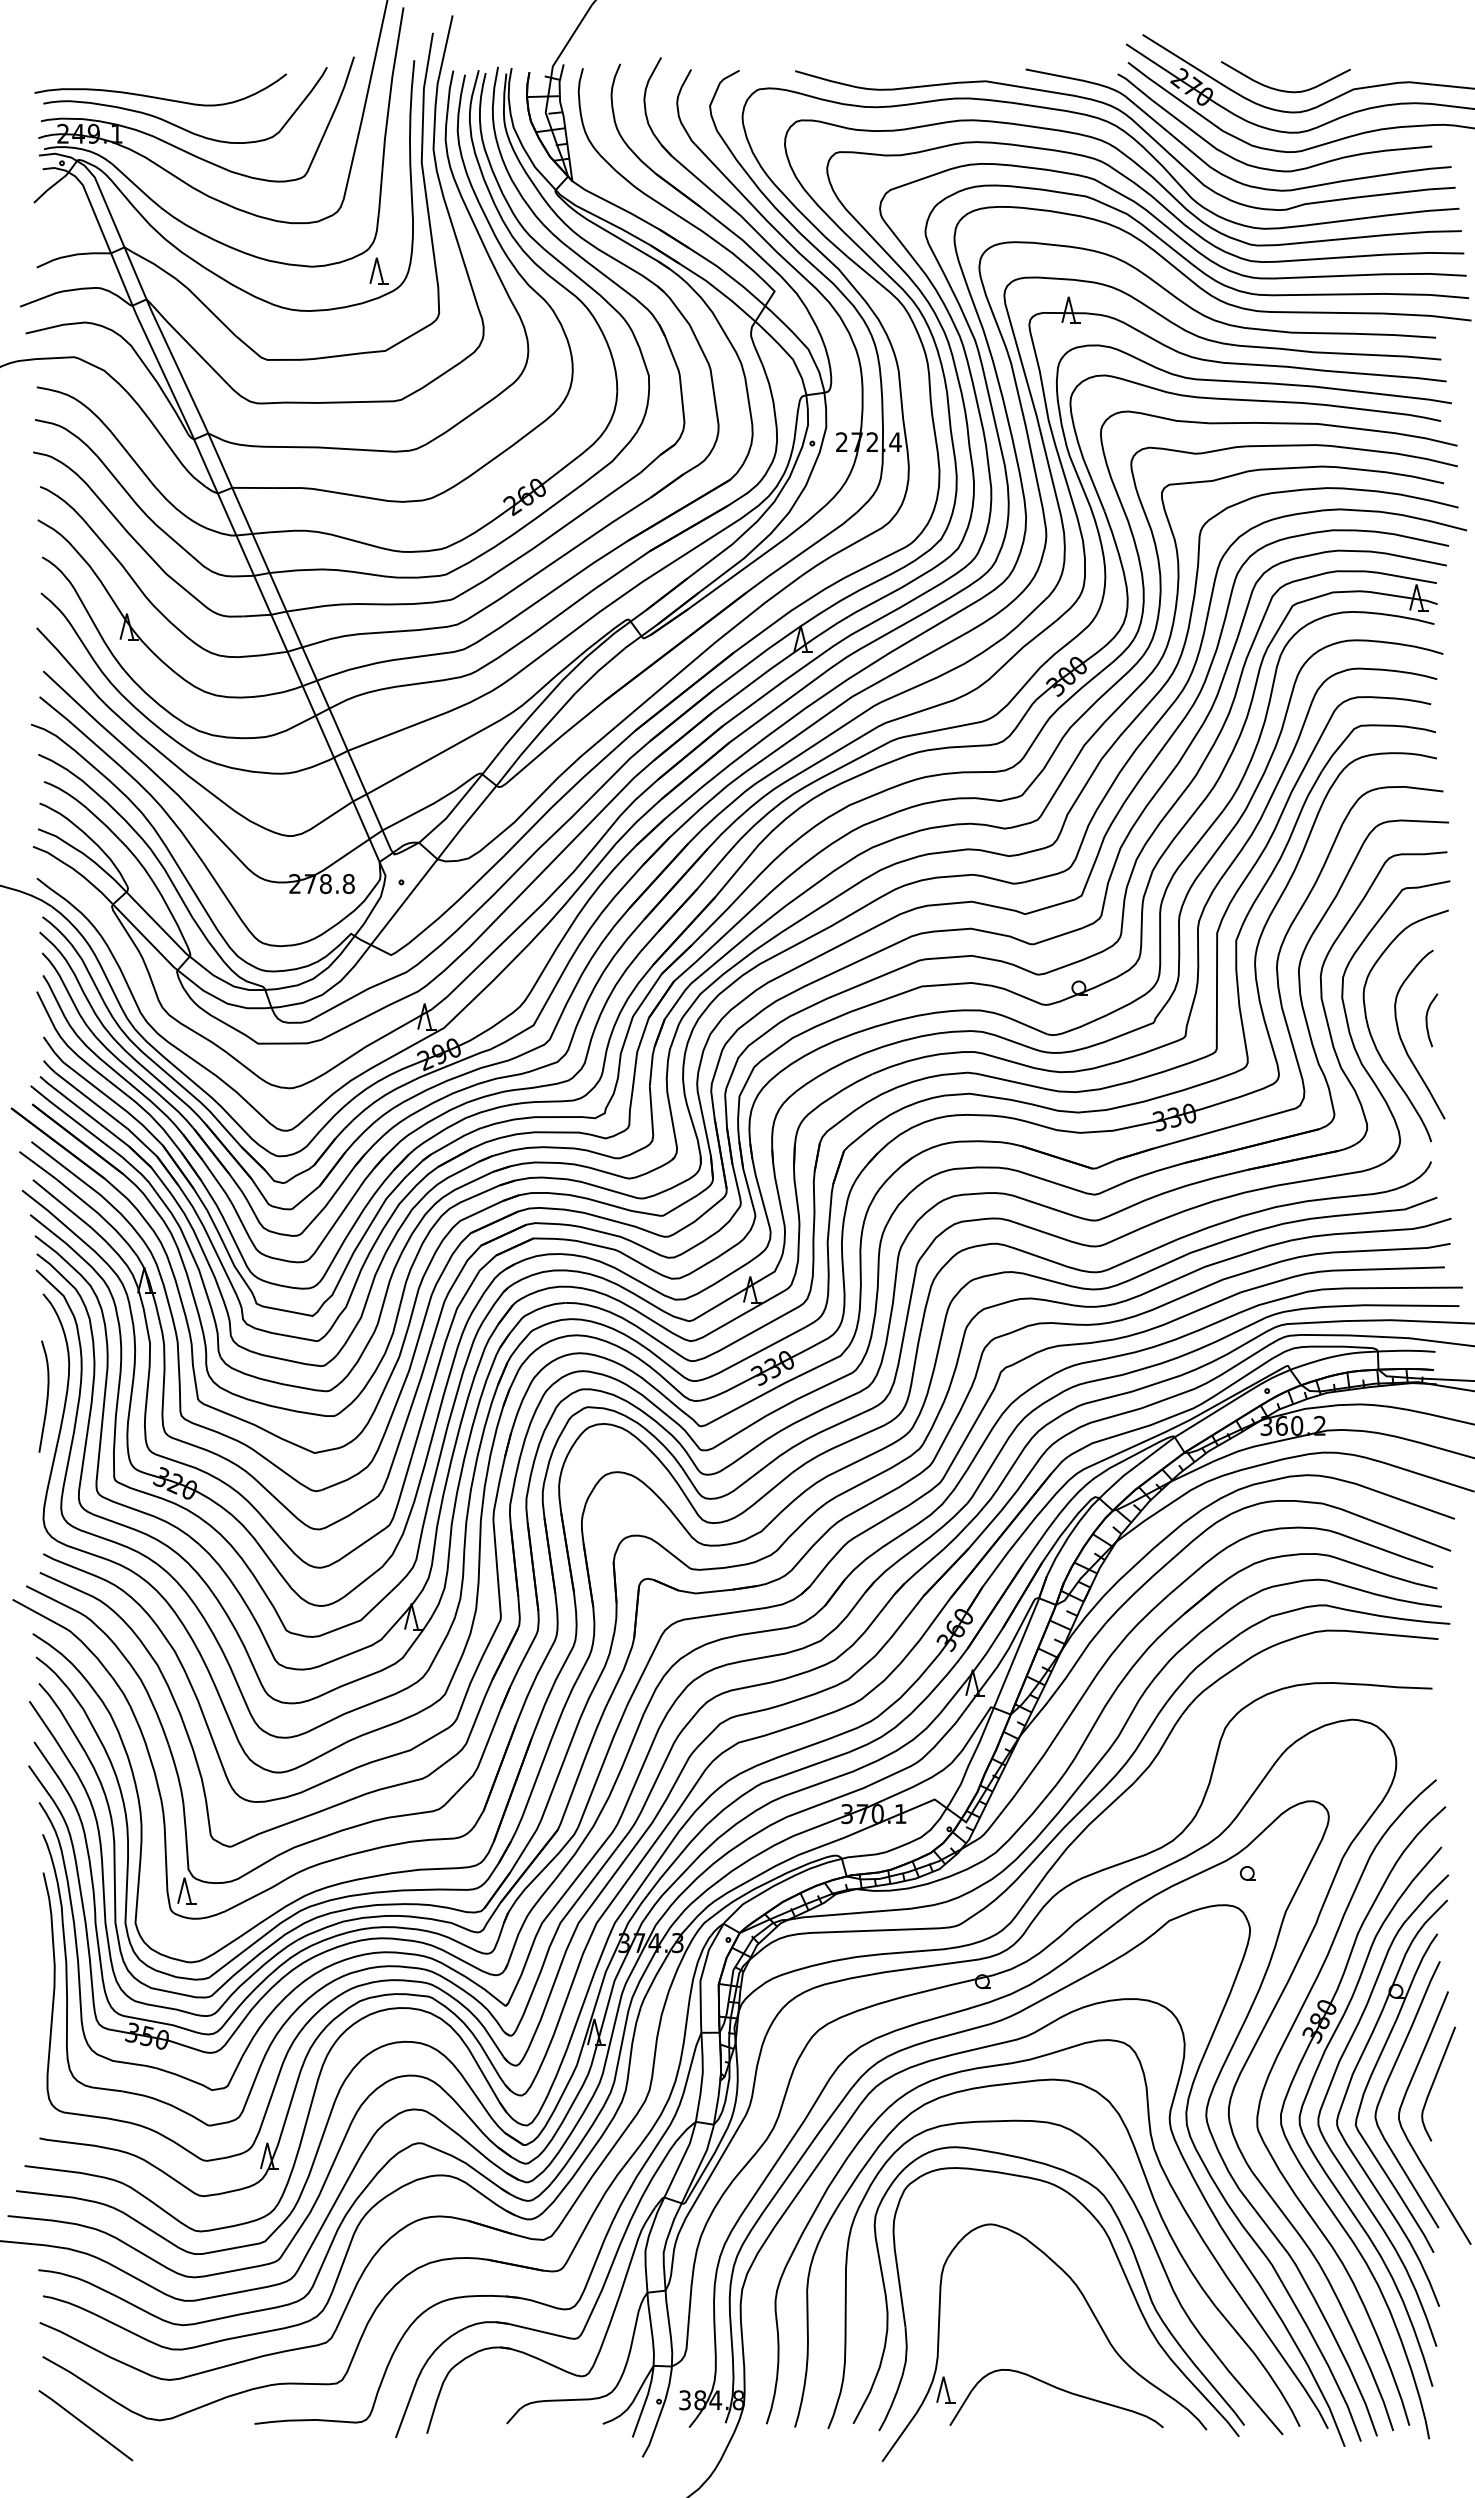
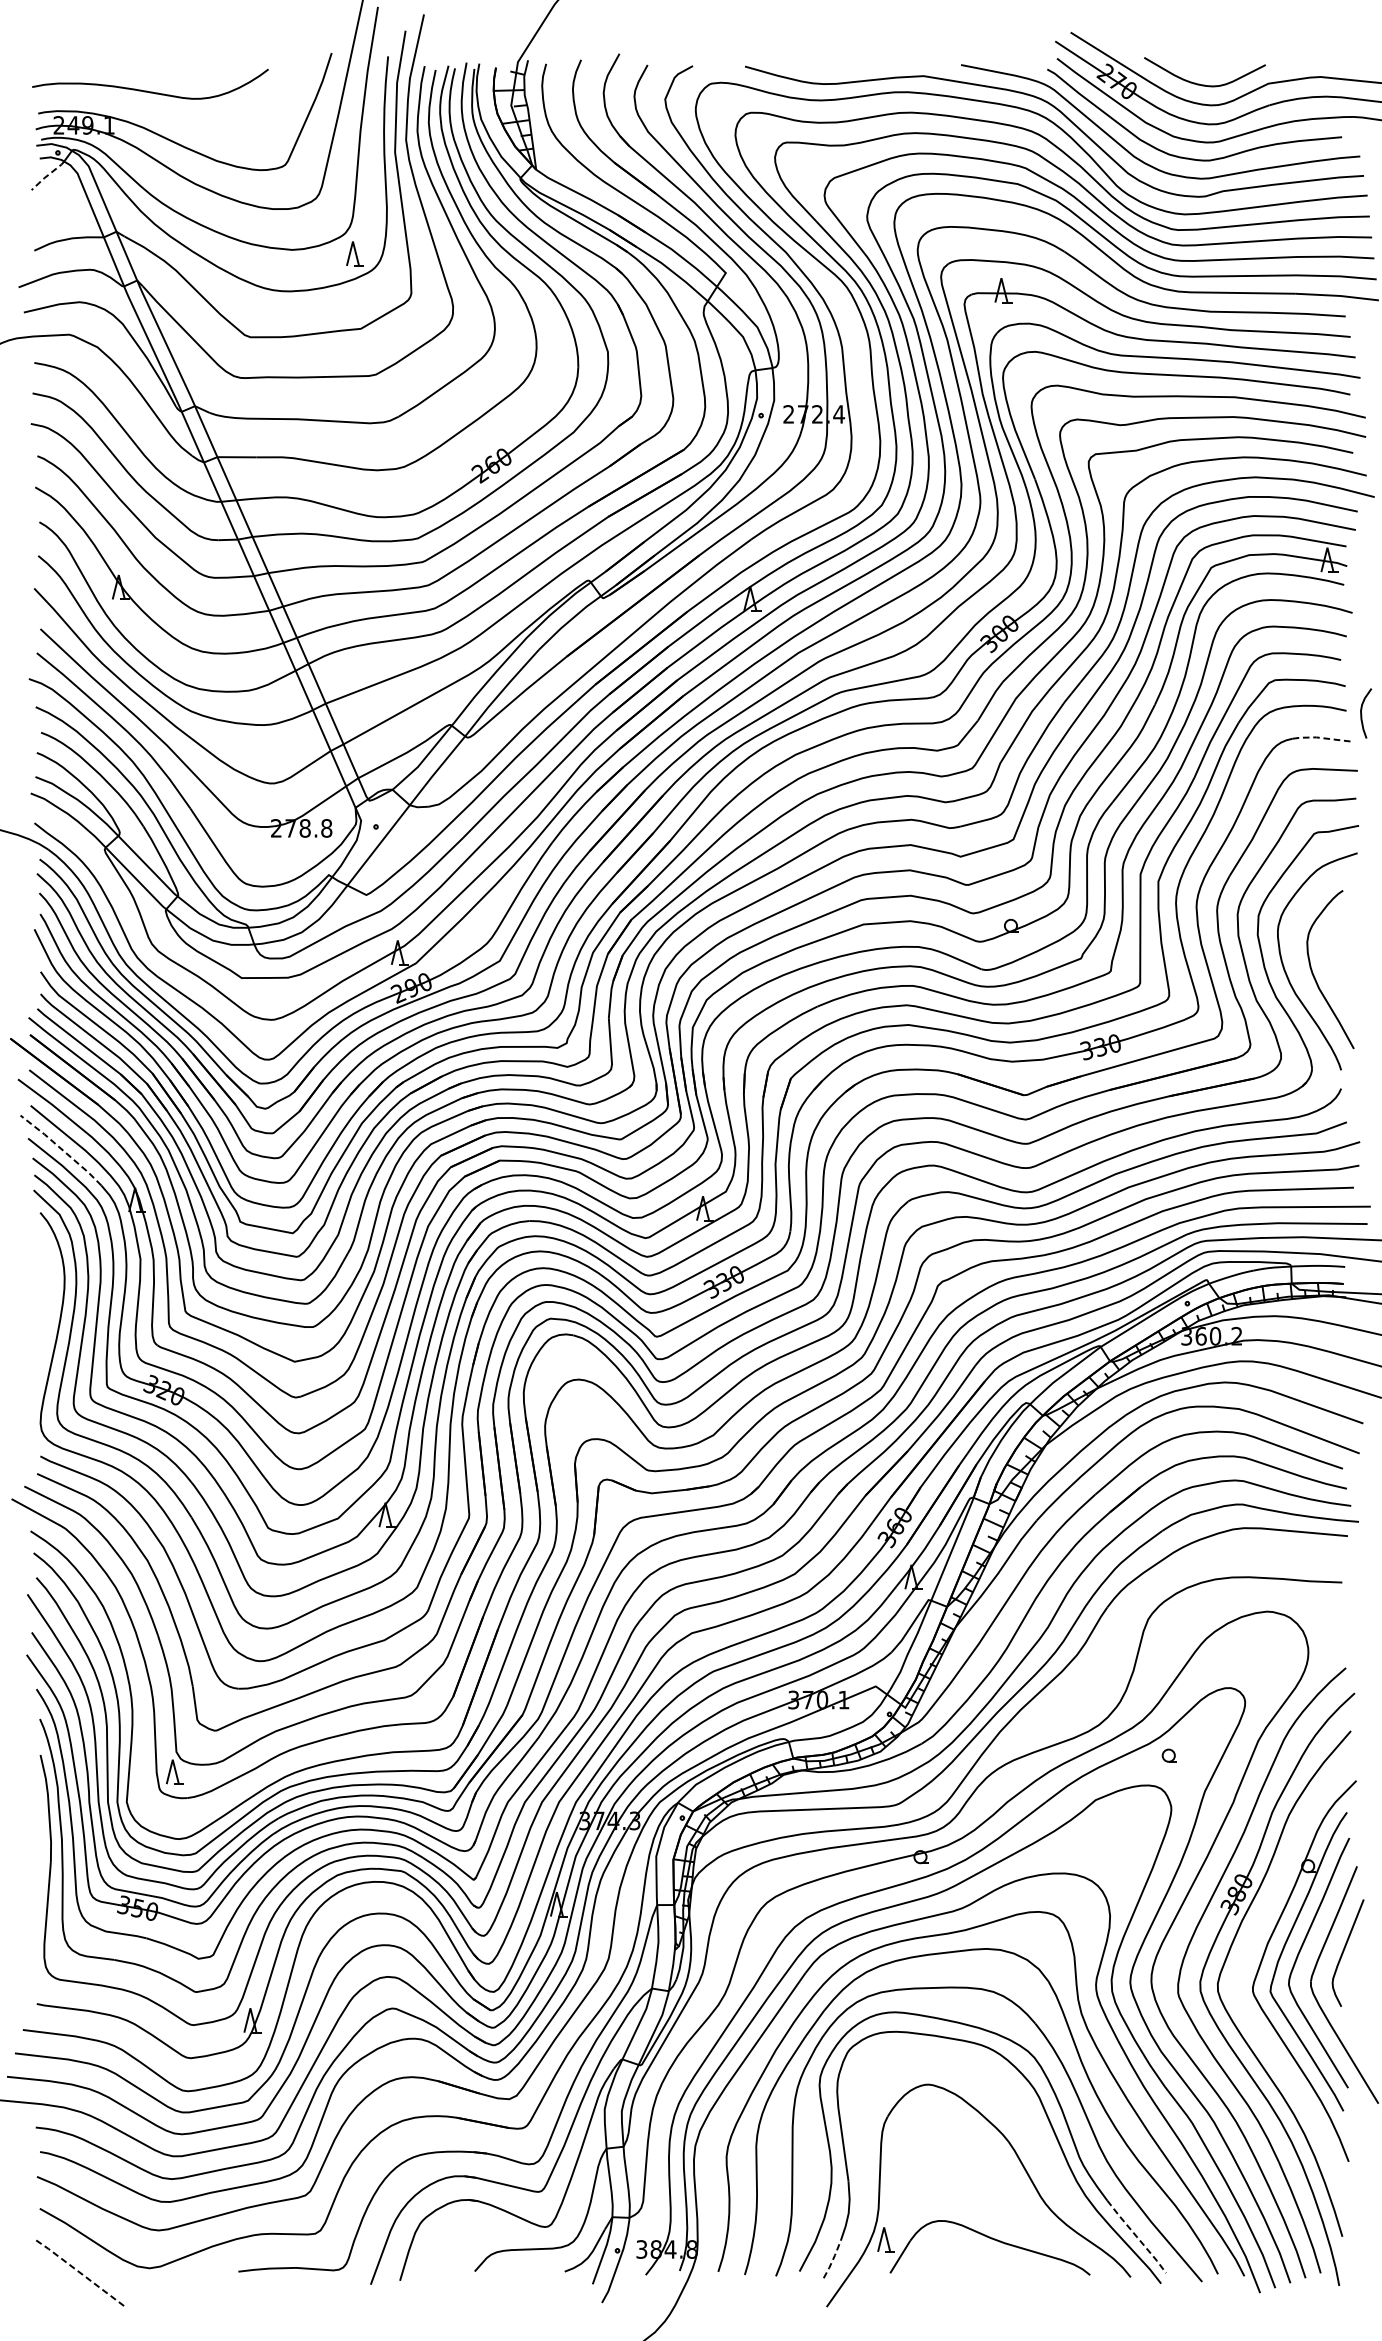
curve: (178, 125) -> (167, 117), removed
line: (51, 187) -> (48, 175), solid -> dashed
line: (1410, 787) -> (1321, 737), solid -> dashed
curve: (1427, 1020) -> (1362, 713), moved
line: (66, 1226) -> (62, 1149), solid -> dashed
curve: (46, 1396) -> (43, 1308), removed
curve: (1329, 2090) -> (1245, 1959), removed
line: (1213, 2387) -> (1137, 2237), solid -> dashed
line: (888, 2411) -> (832, 2259), solid -> dashed
line: (85, 2424) -> (79, 2272), solid -> dashed

